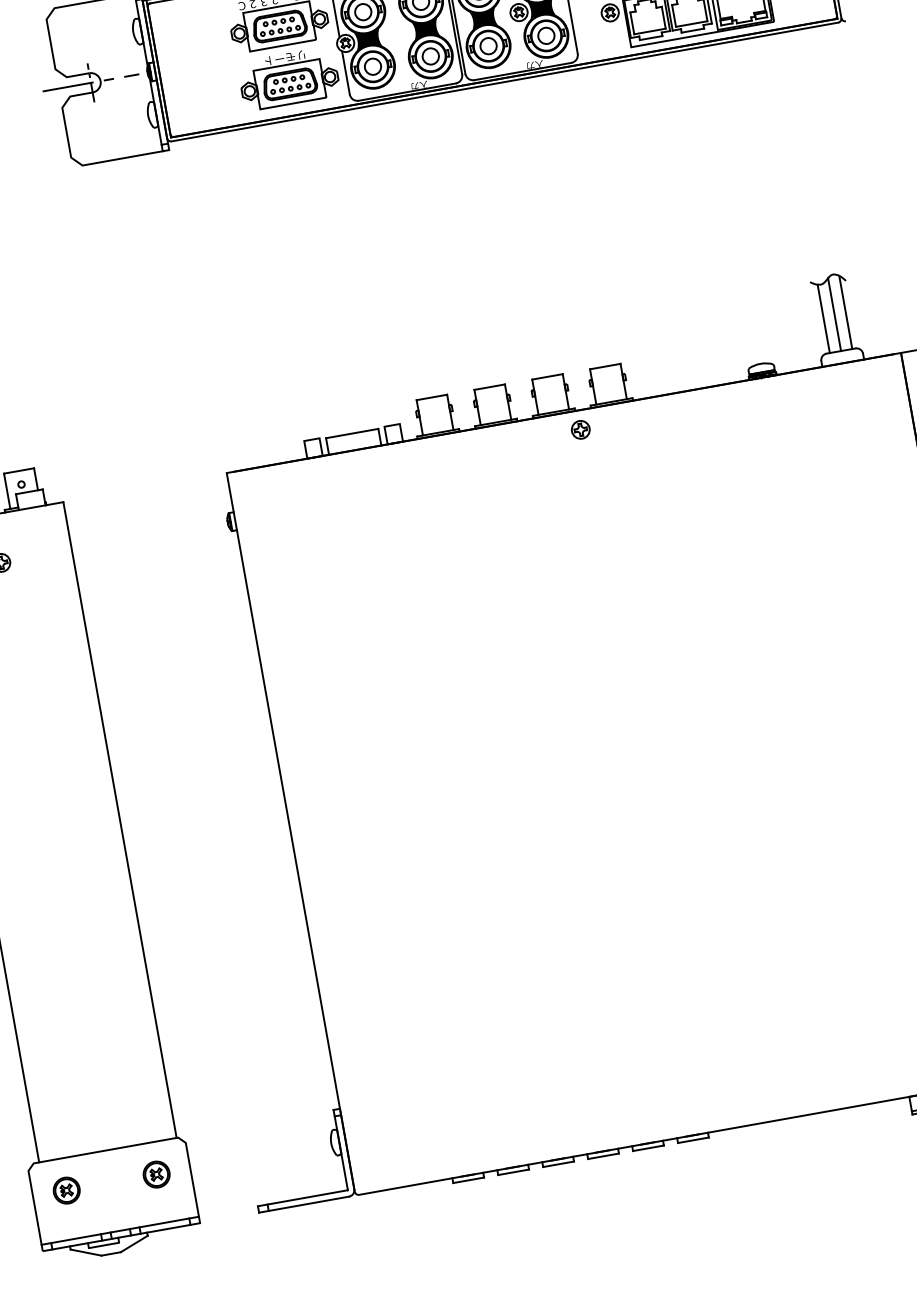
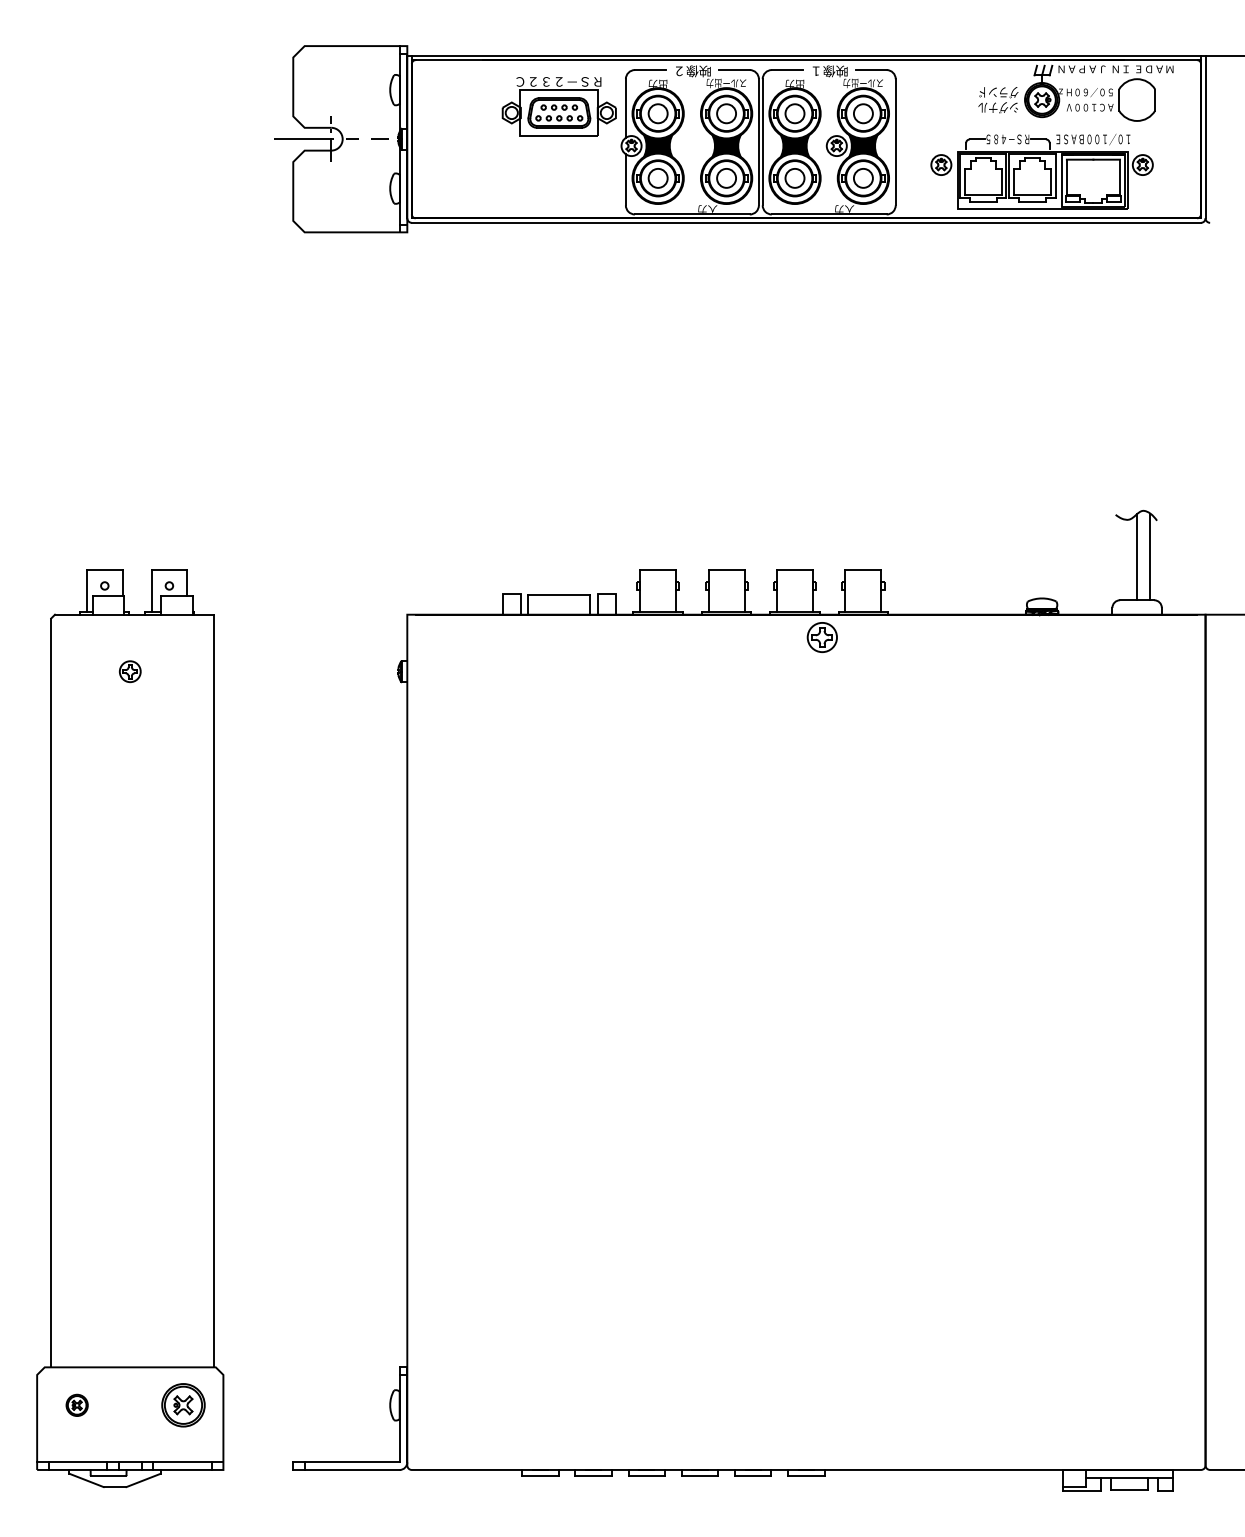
part: (288, 78) -> (558, 174), removed
line: (823, 318) -> (1123, 559), removed
part: (580, 429) -> (822, 637), size x1.4
part: (156, 1174) -> (183, 1405), size x1.4
part: (67, 1190) -> (77, 1405), size x0.7

